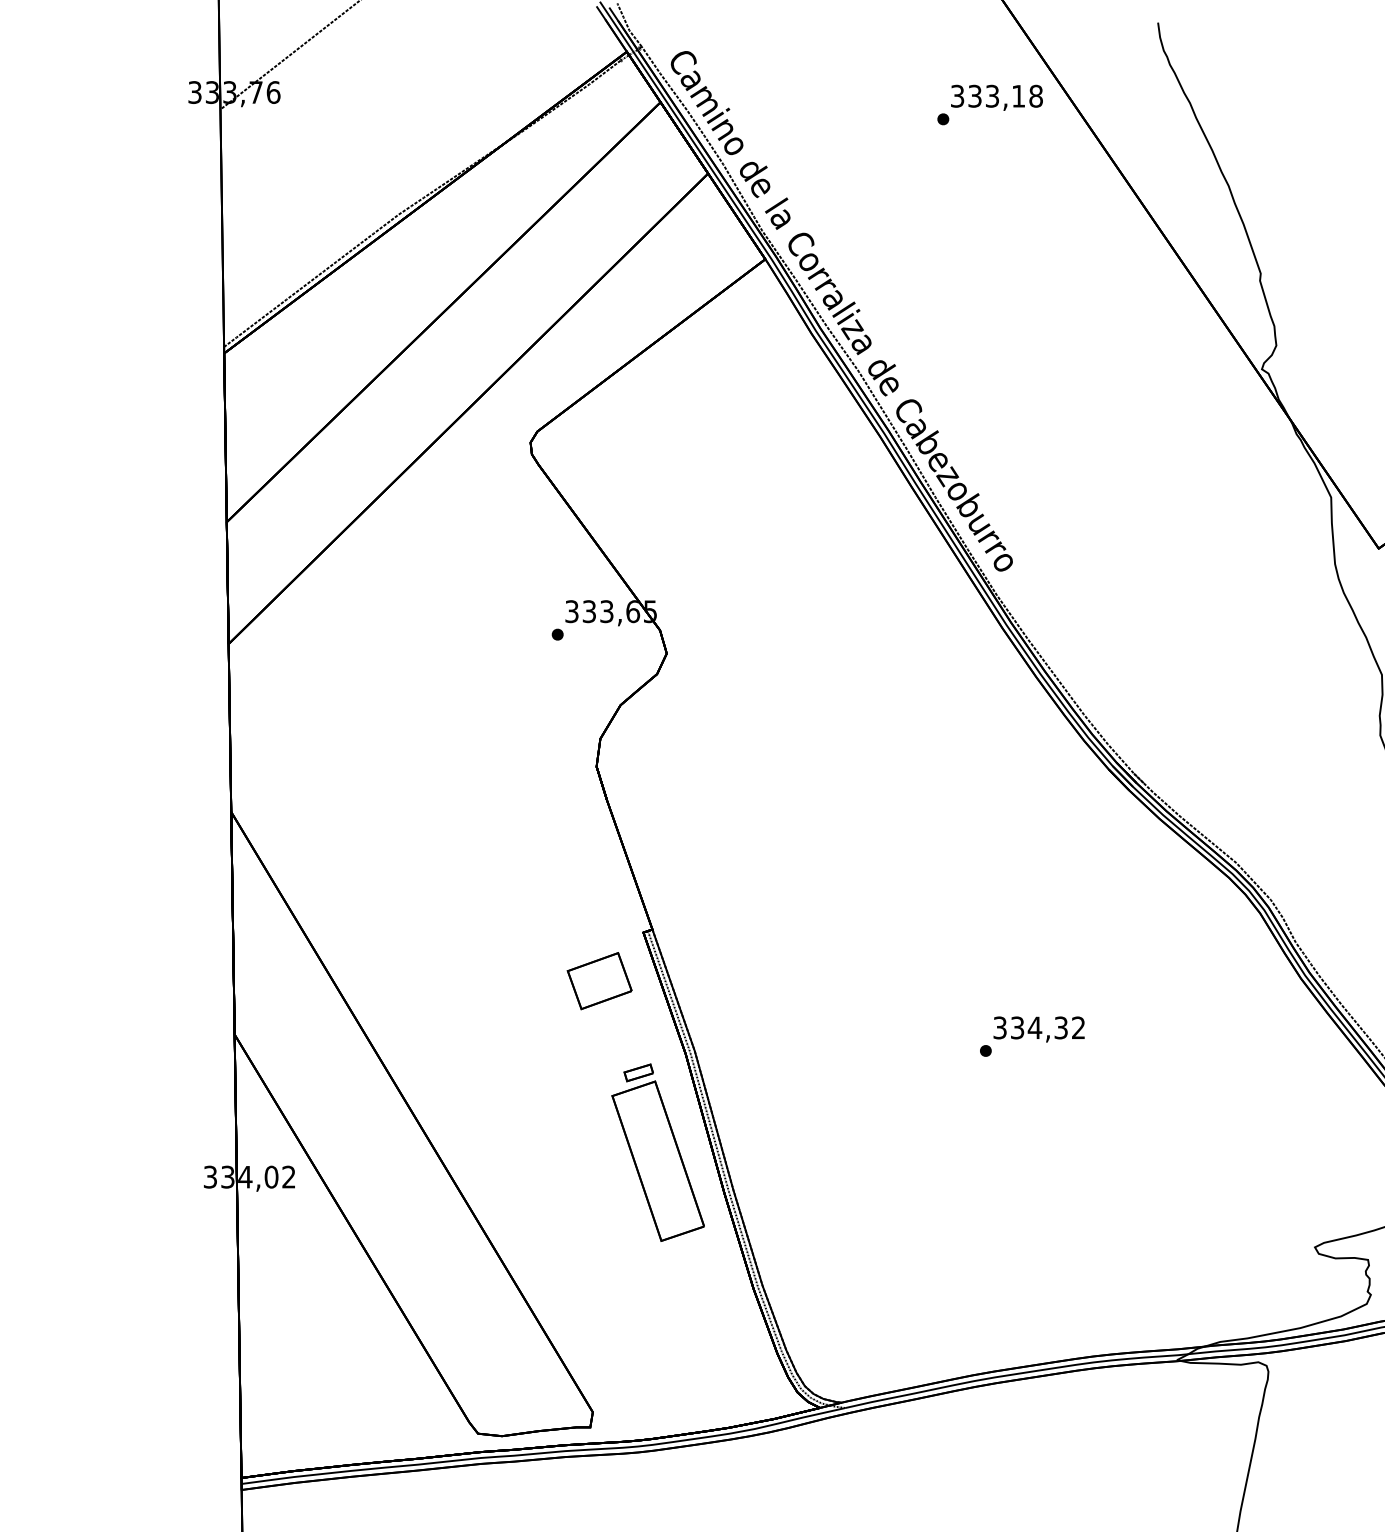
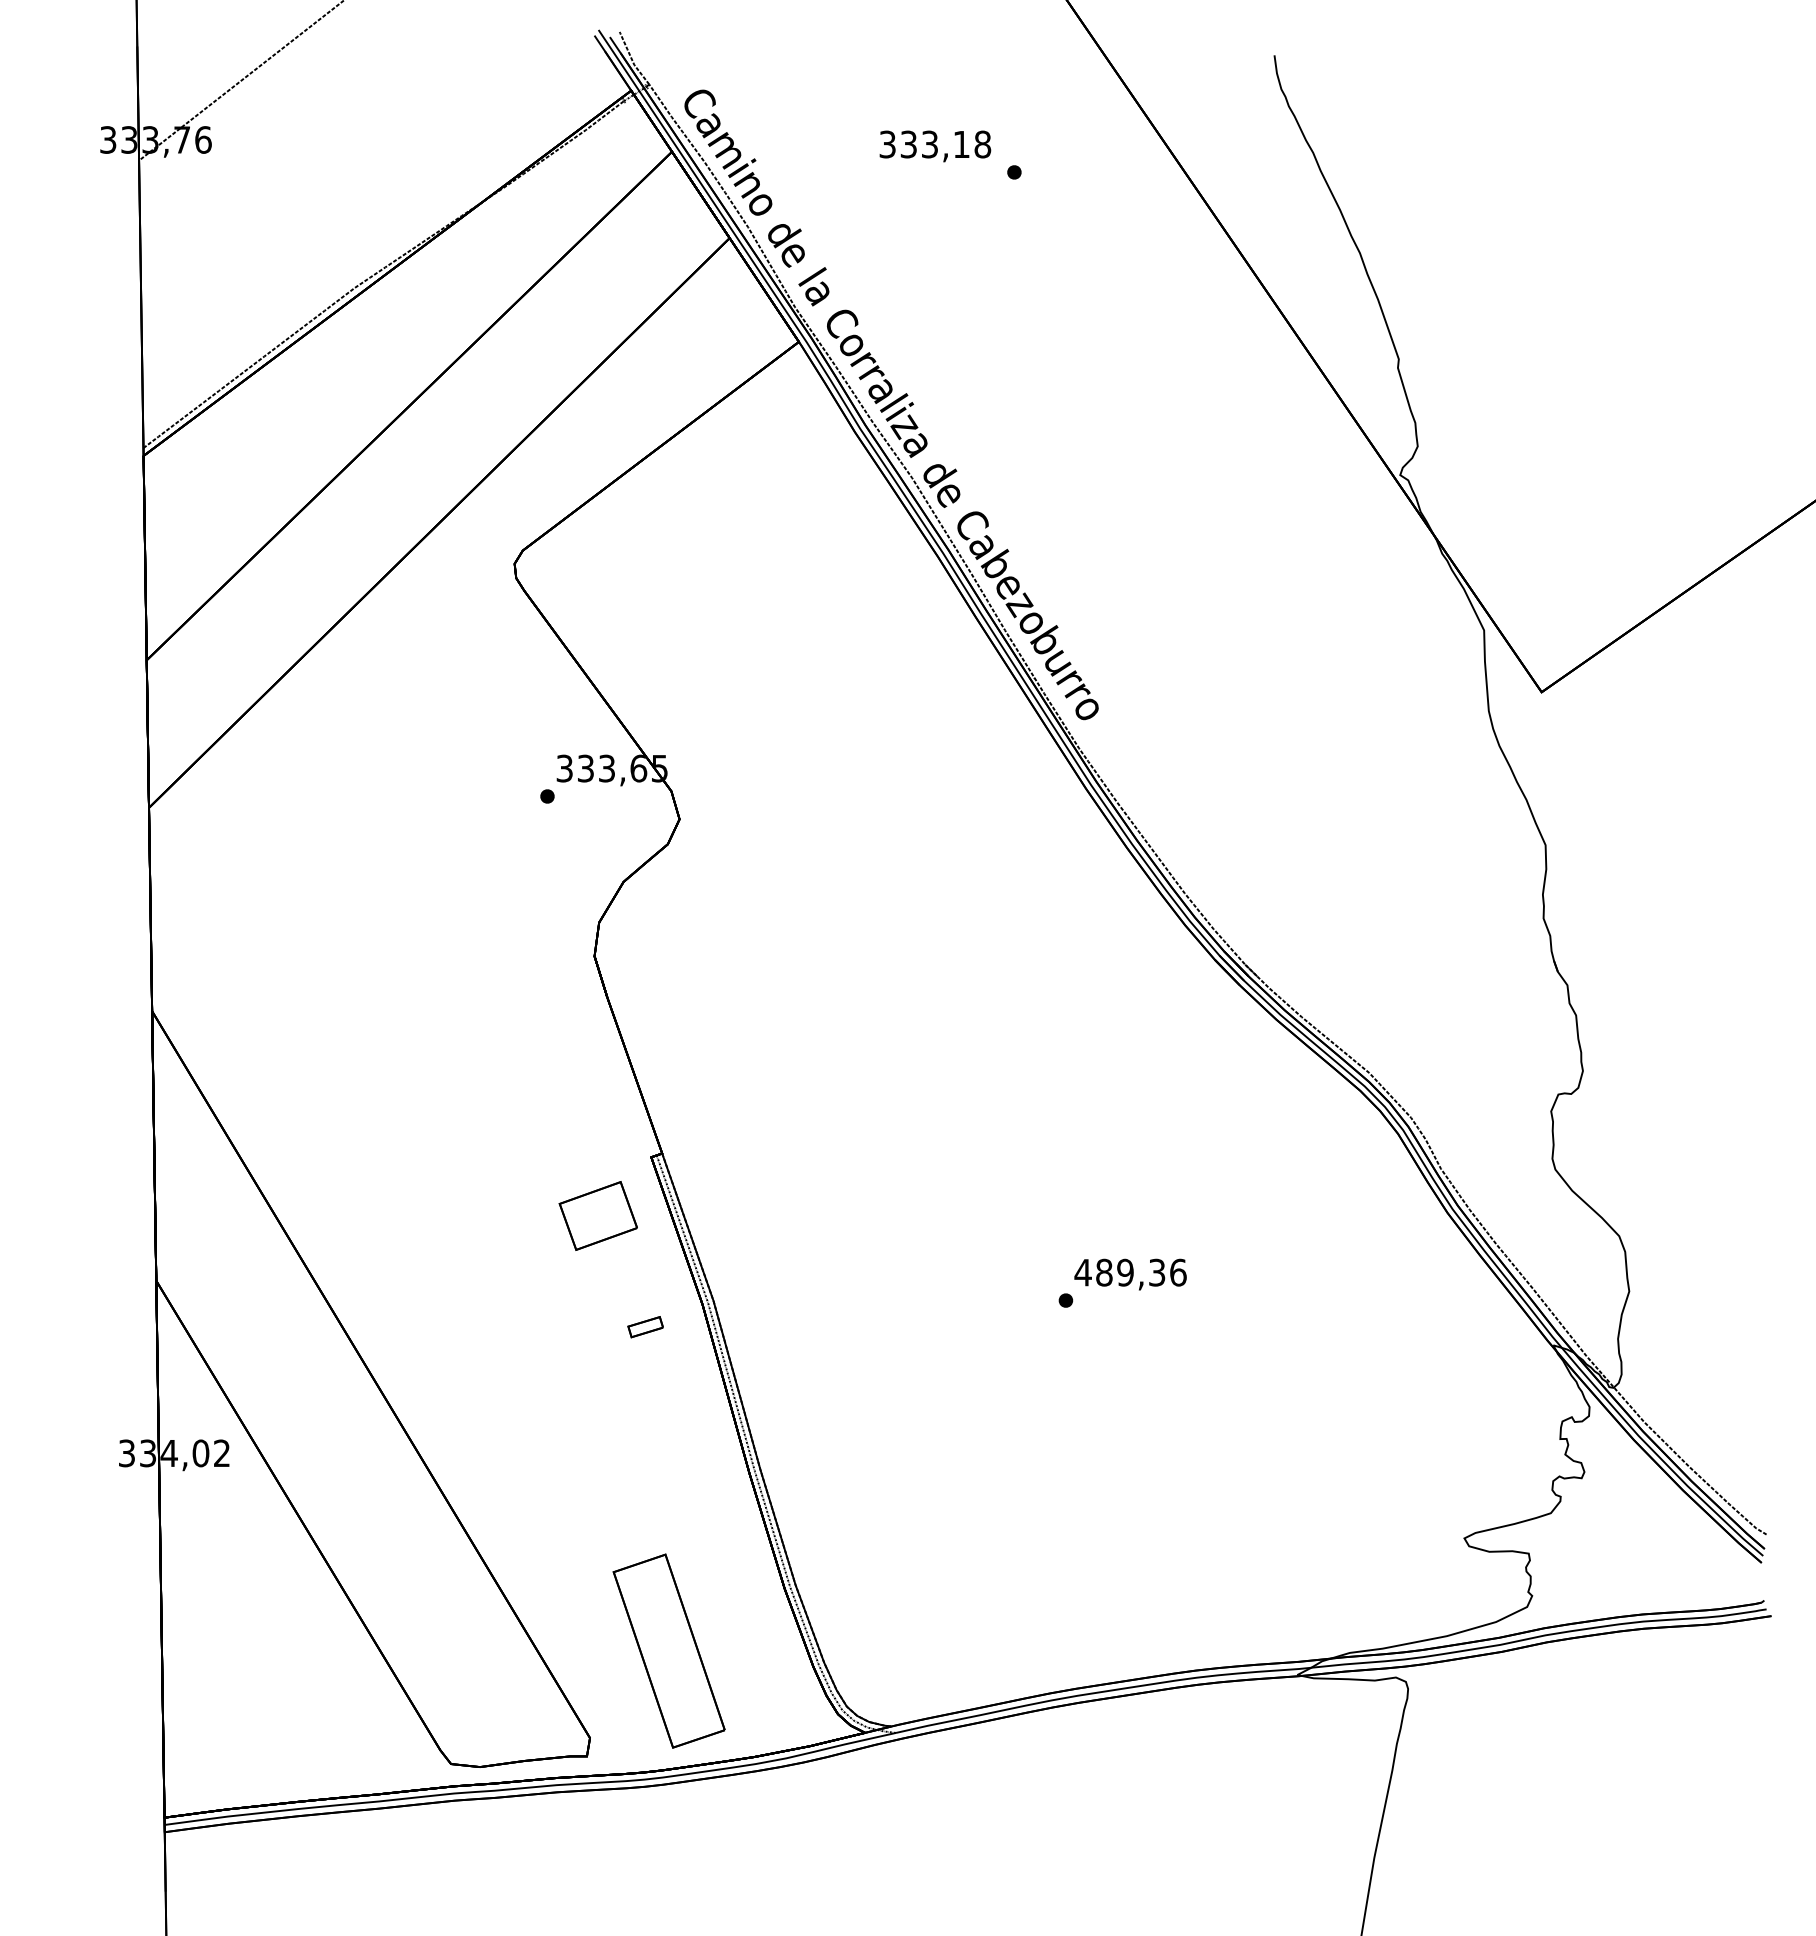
text: (997, 97) -> (935, 146), moved
text: (1039, 1027) -> (1130, 1272), 334,32 -> 489,36
part: (657, 1160) -> (668, 1650), moved

